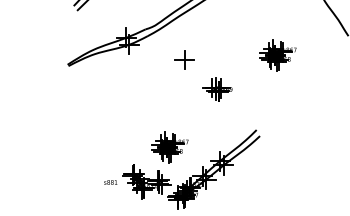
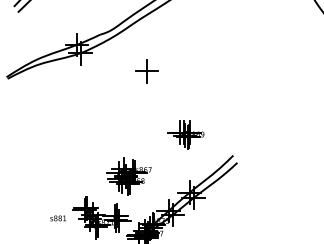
part: (277, 55) -> (258, 66), removed
part: (217, 89) -> (186, 134), moved

